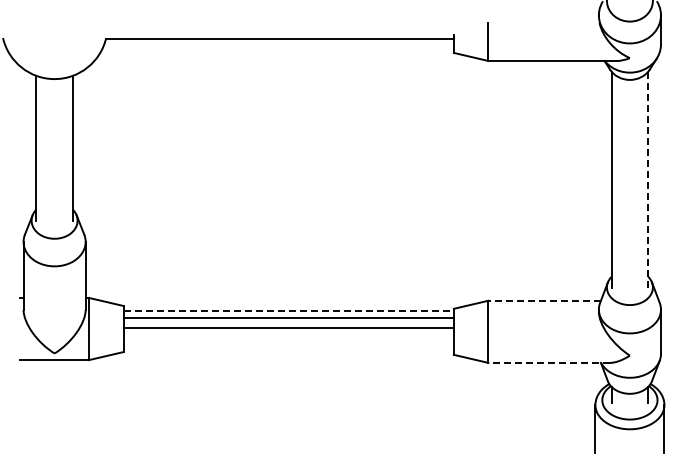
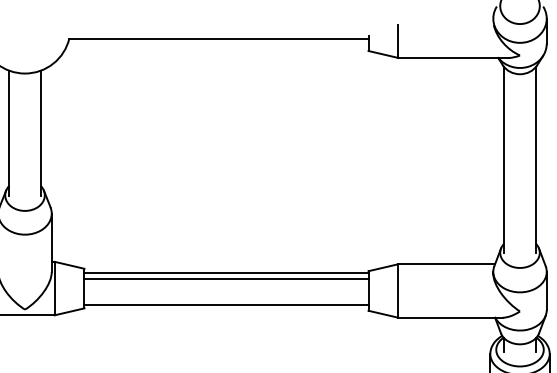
line: (648, 179) -> (536, 159), dashed -> solid
line: (544, 300) -> (446, 264), dashed -> solid
line: (289, 311) -> (227, 273), dashed -> solid
line: (288, 328) -> (226, 305), moved
line: (549, 362) -> (450, 317), dashed -> solid

